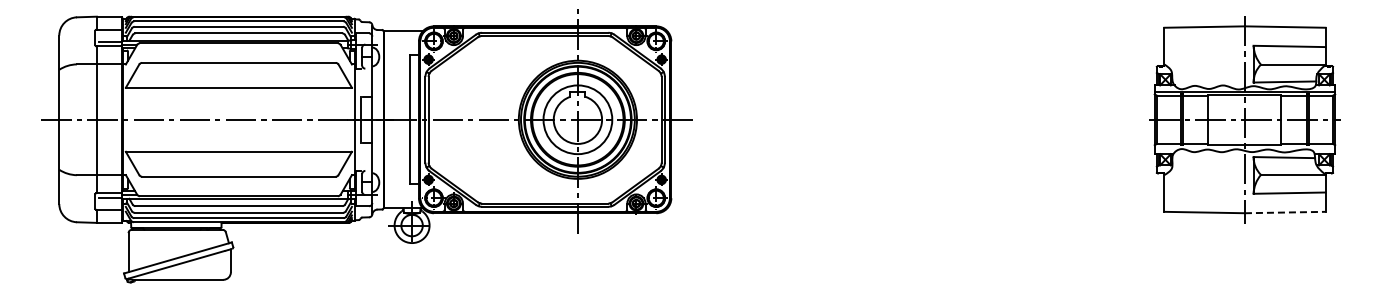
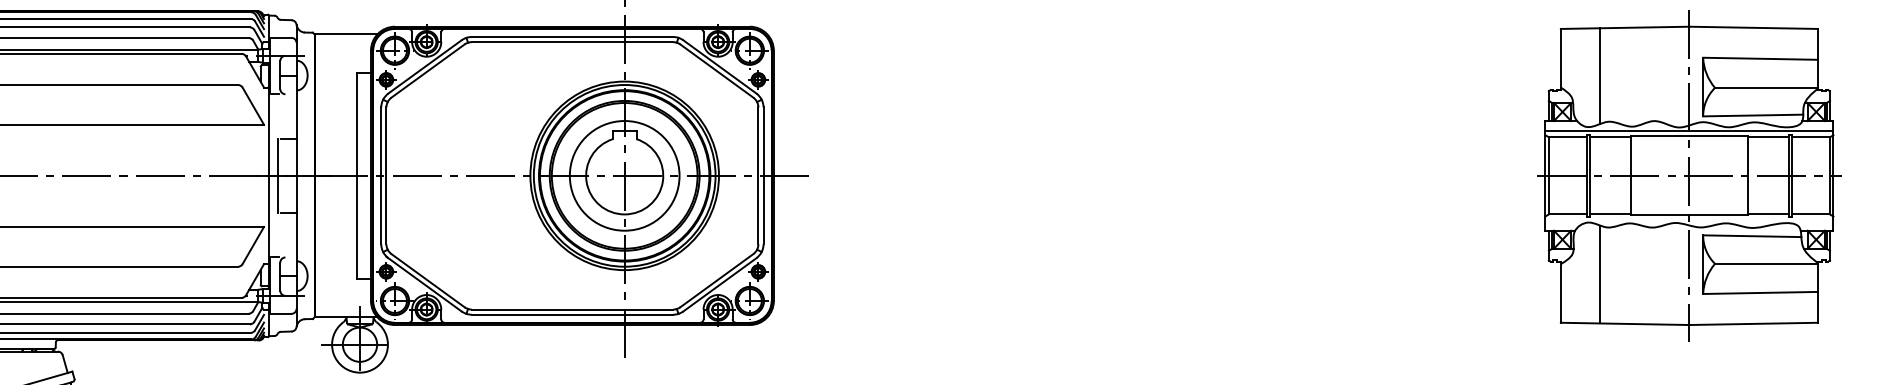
line: (1189, 57) -> (1600, 76), added
line: (1189, 181) -> (1600, 274), added
line: (1285, 212) -> (1754, 323), dashed -> solid

